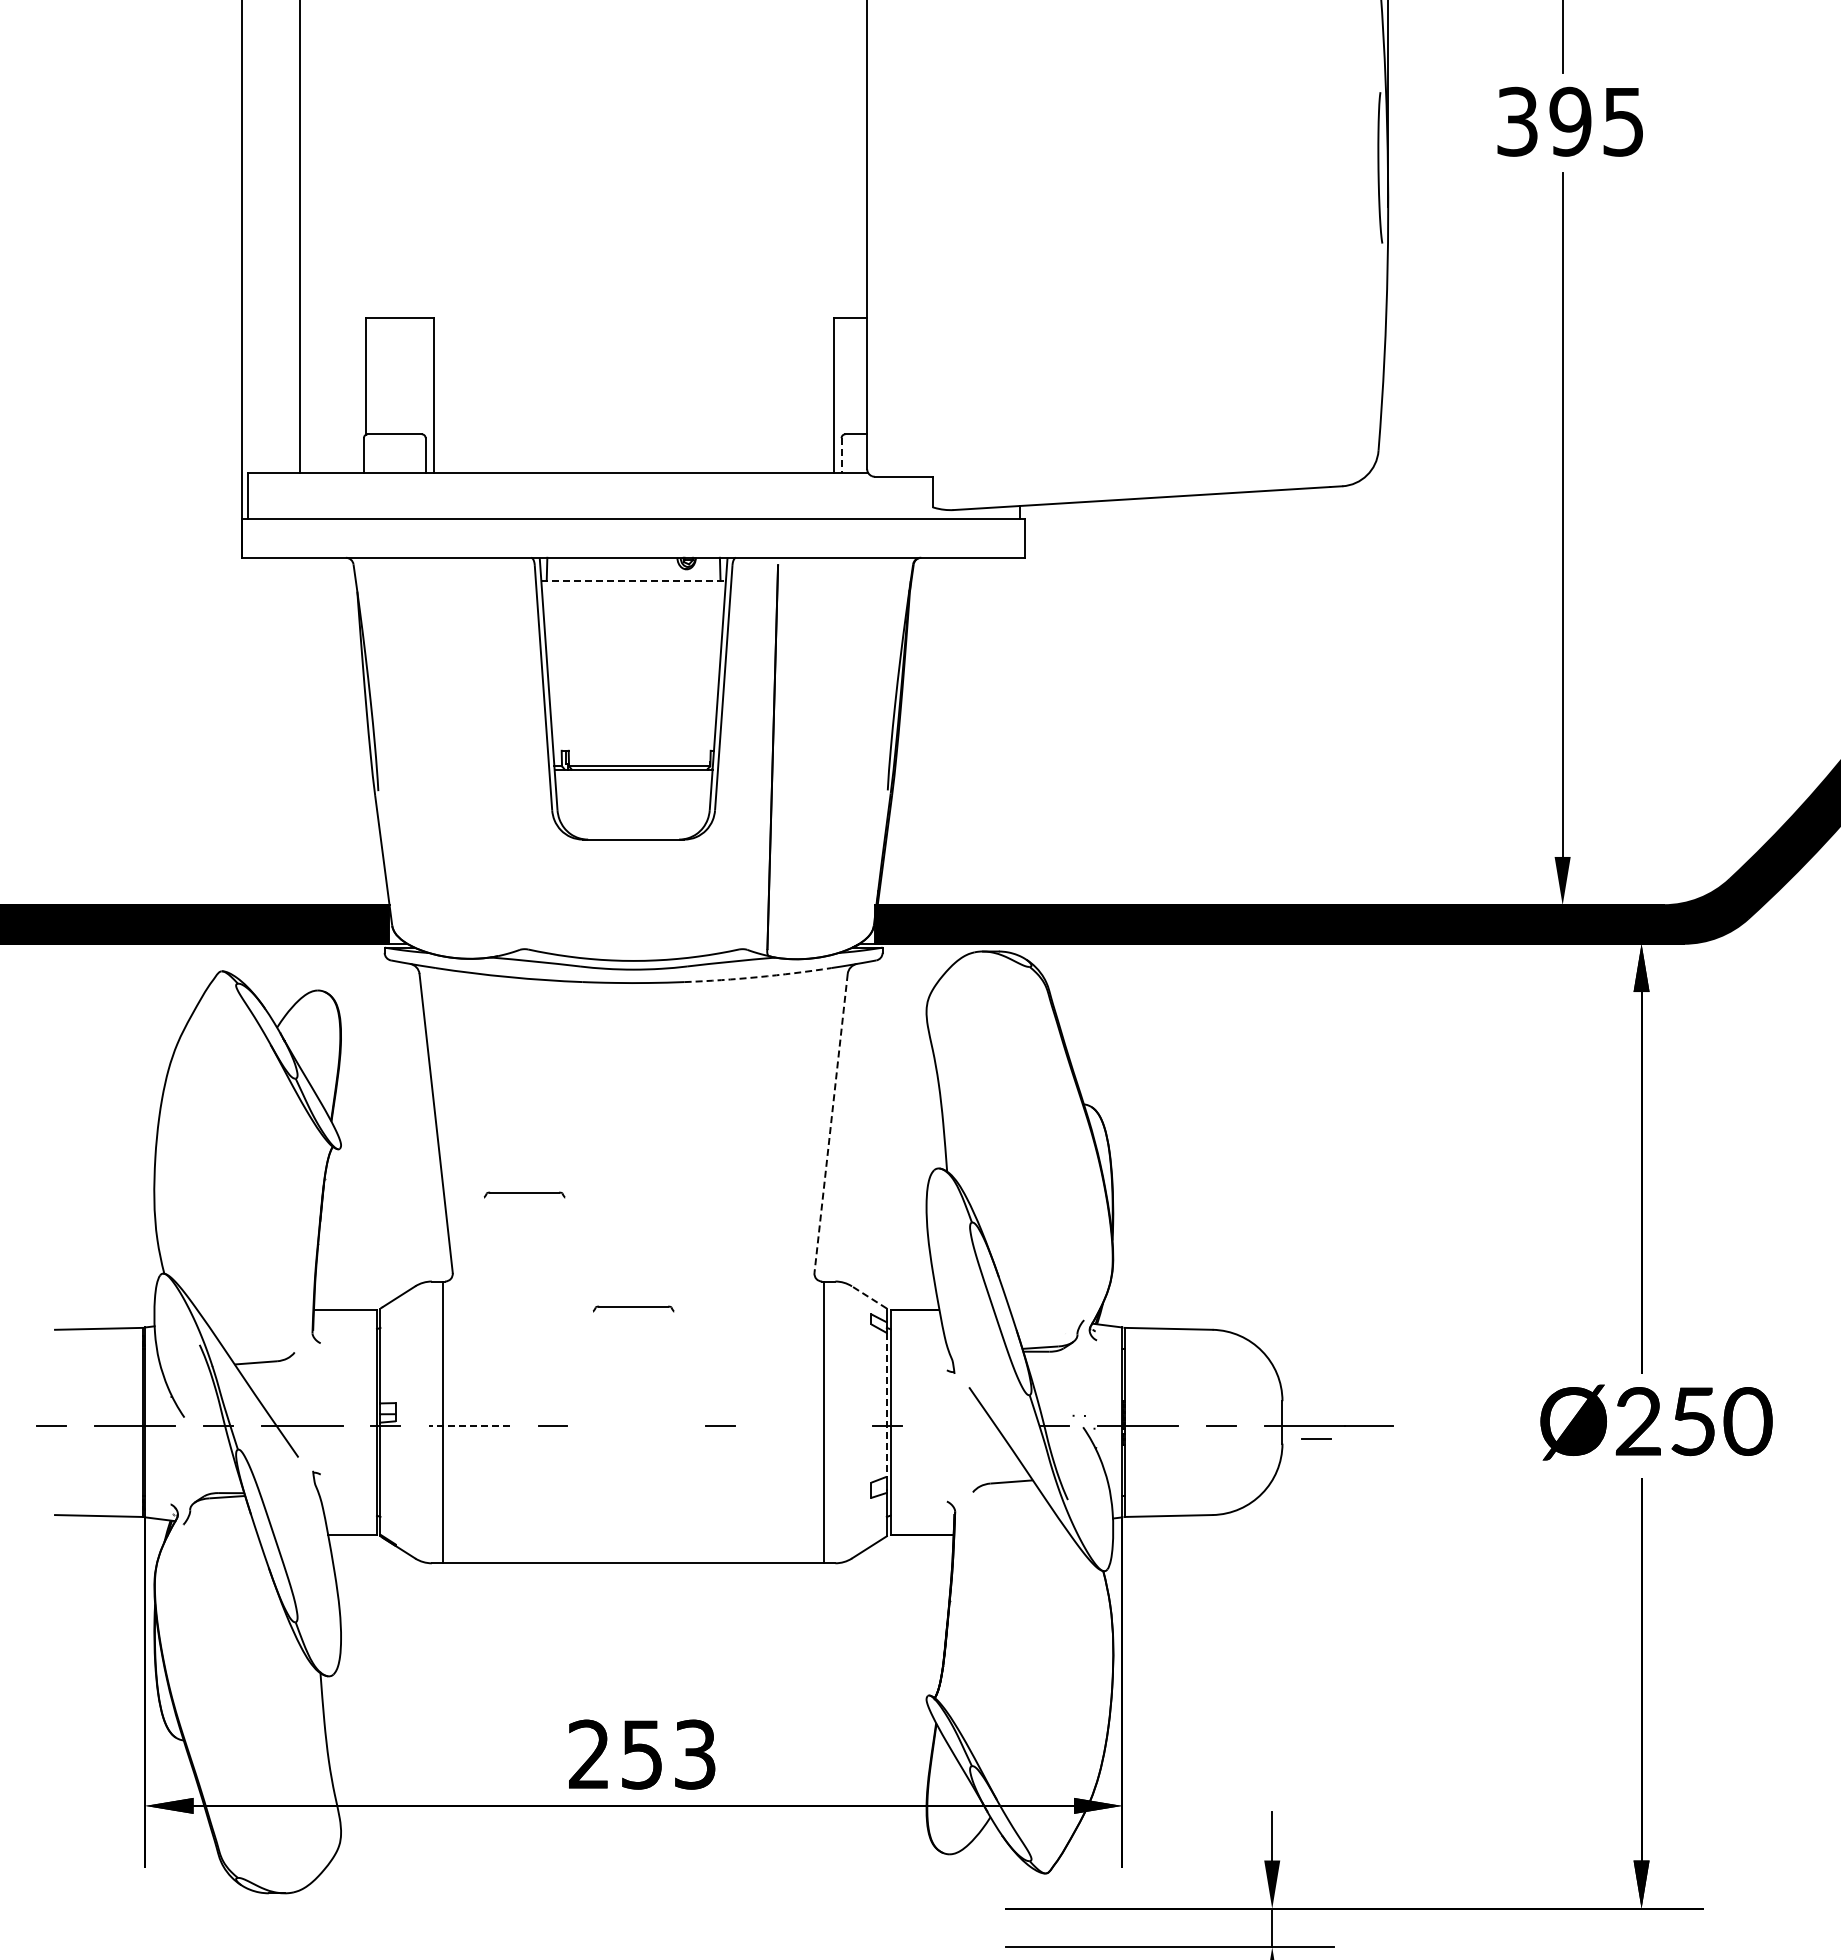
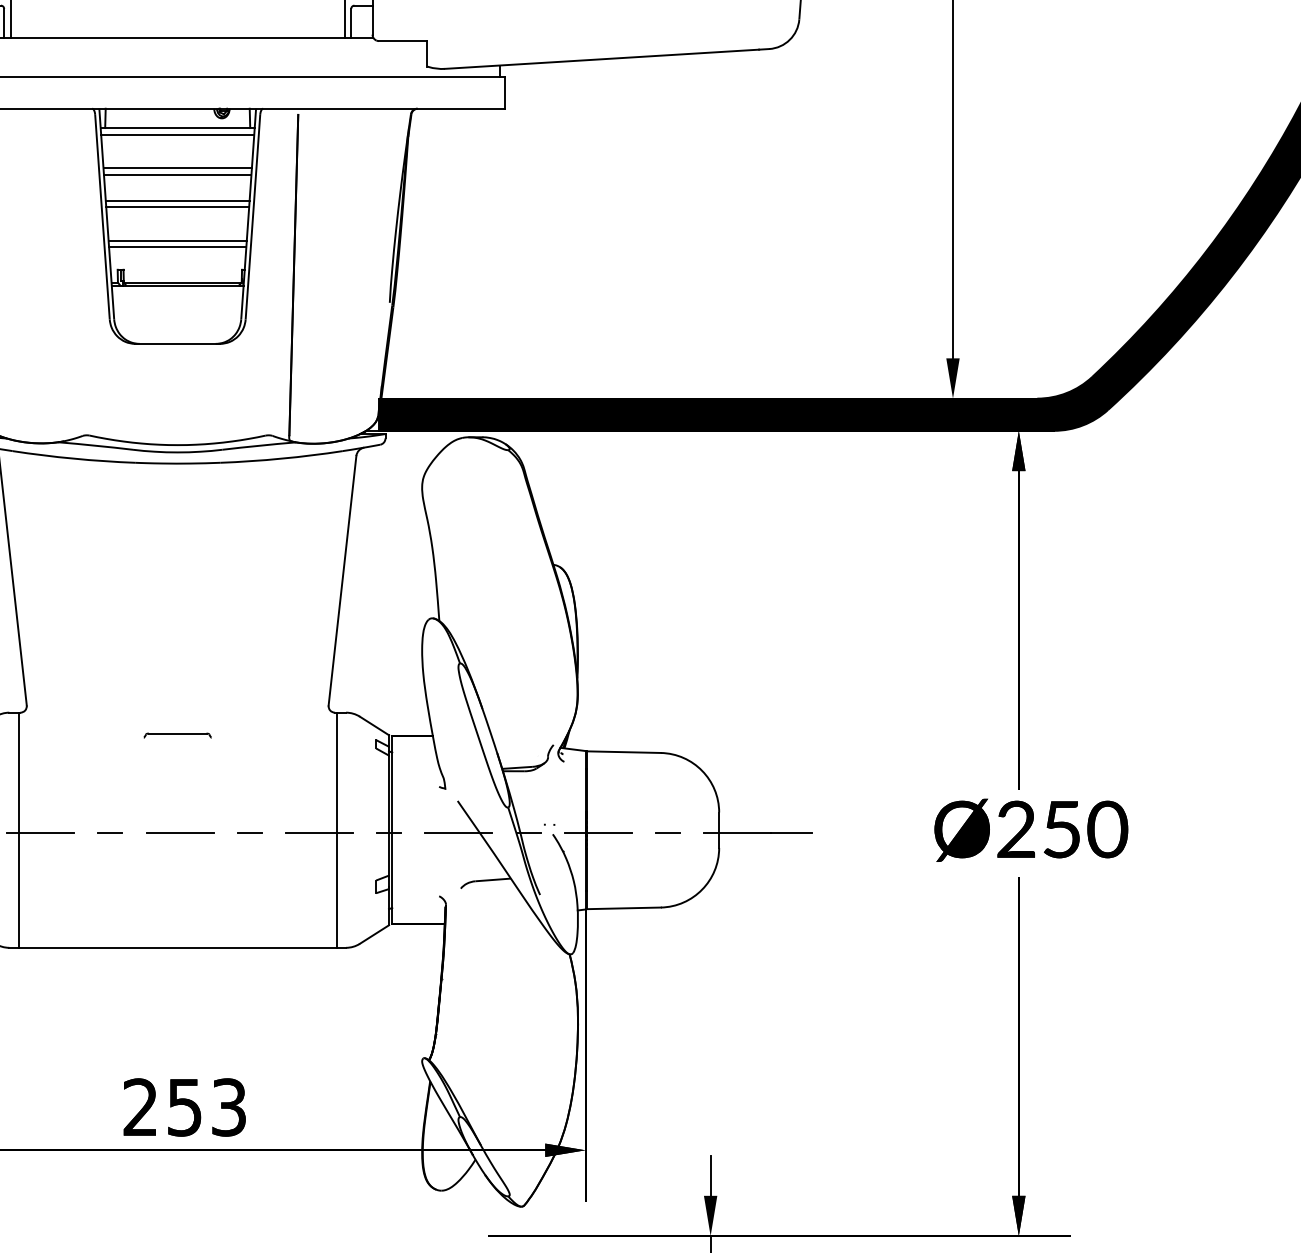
line: (841, 456) -> (351, 24), dashed -> solid
line: (634, 580) -> (178, 127), dashed -> solid
line: (633, 588) -> (177, 134), added
line: (633, 629) -> (177, 168), added
line: (633, 636) -> (177, 174), added
line: (633, 667) -> (177, 200), added
line: (633, 675) -> (177, 206), added
line: (633, 716) -> (177, 241), added
line: (633, 723) -> (177, 247), added
arc: (758, 977) -> (281, 458), dashed -> solid
line: (831, 1123) -> (342, 580), dashed -> solid
part: (524, 1194) -> (86, 640), removed
line: (869, 1297) -> (374, 726), dashed -> solid
line: (886, 1404) -> (388, 815), dashed -> solid
line: (468, 1426) -> (39, 833), dashed -> solid
line: (636, 1426) -> (180, 833), added
line: (803, 1426) -> (319, 833), added
line: (970, 1426) -> (458, 833), added
line: (1316, 1438) -> (747, 843), removed

